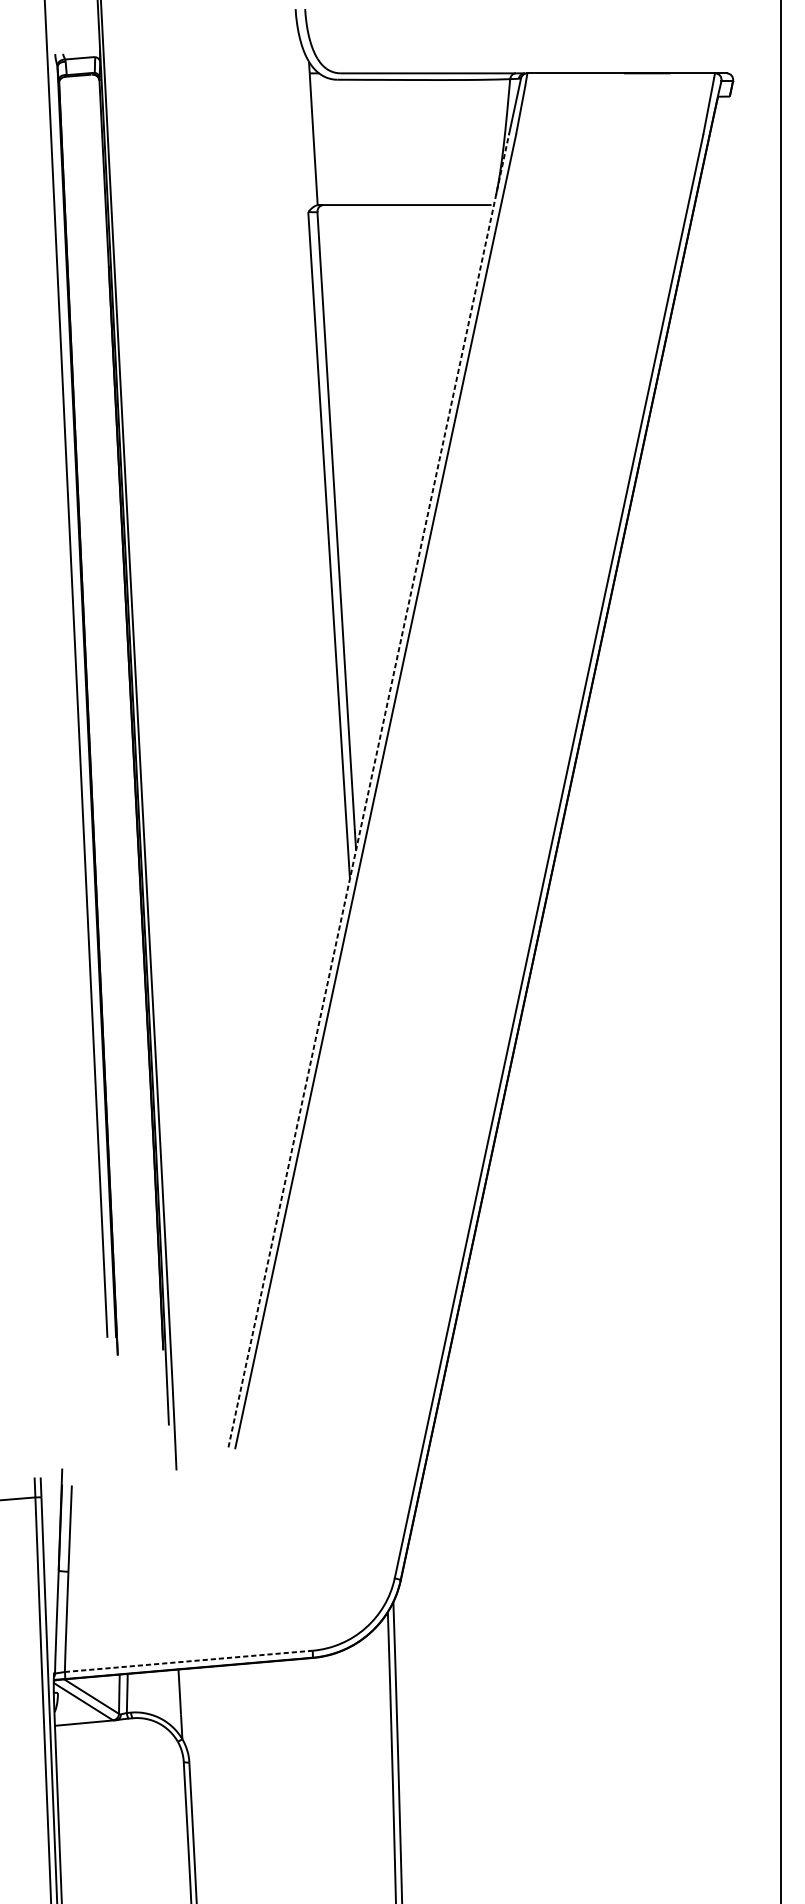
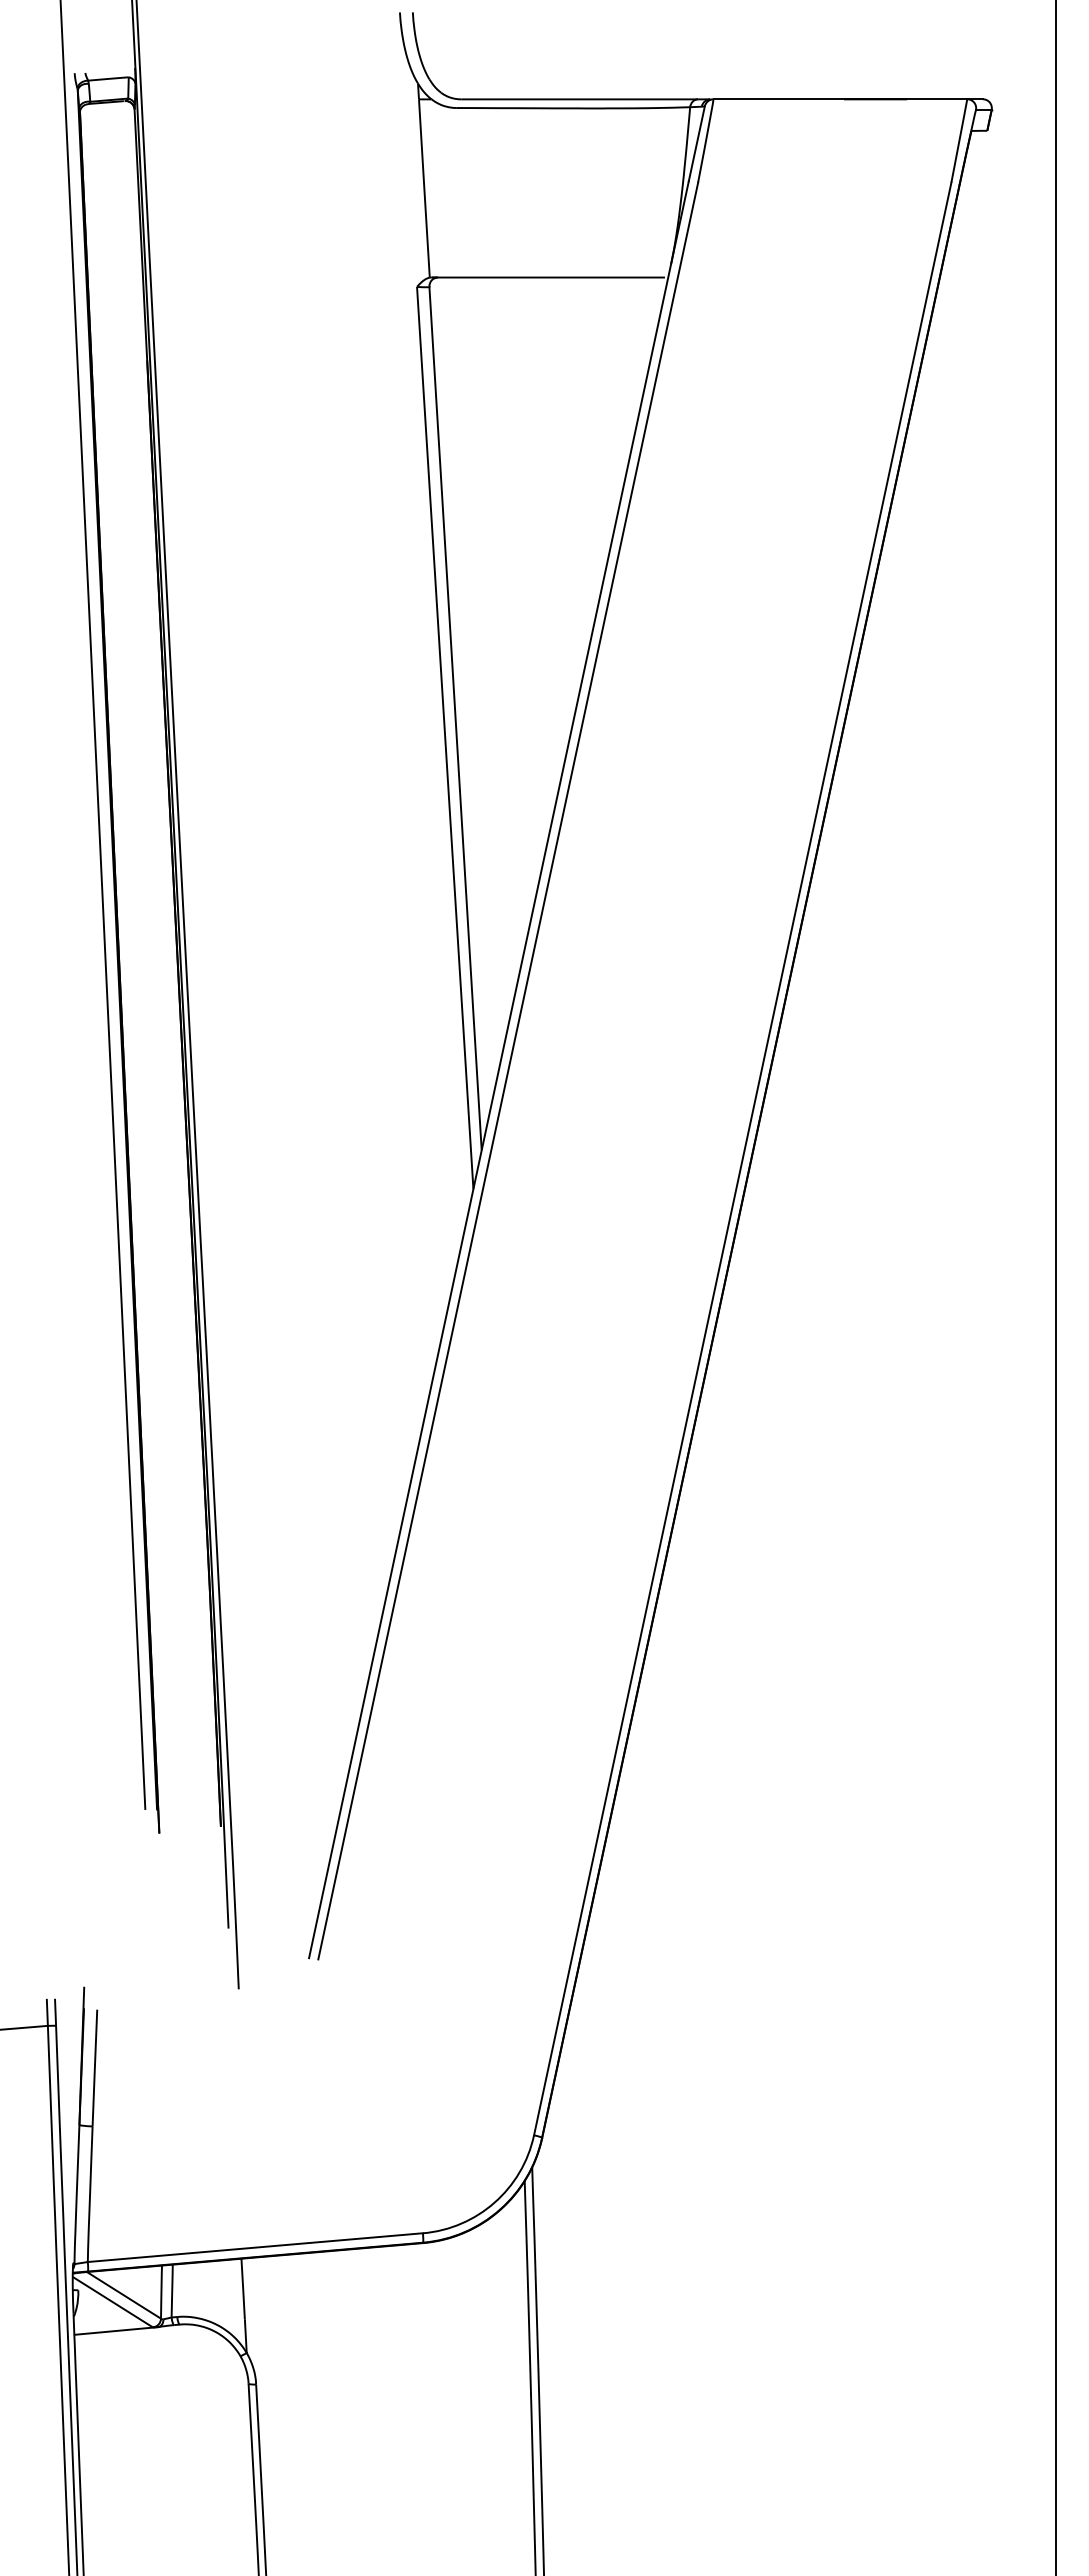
line: (368, 790) -> (498, 1069), dashed -> solid
line: (188, 1661) -> (255, 2247), dashed -> solid

